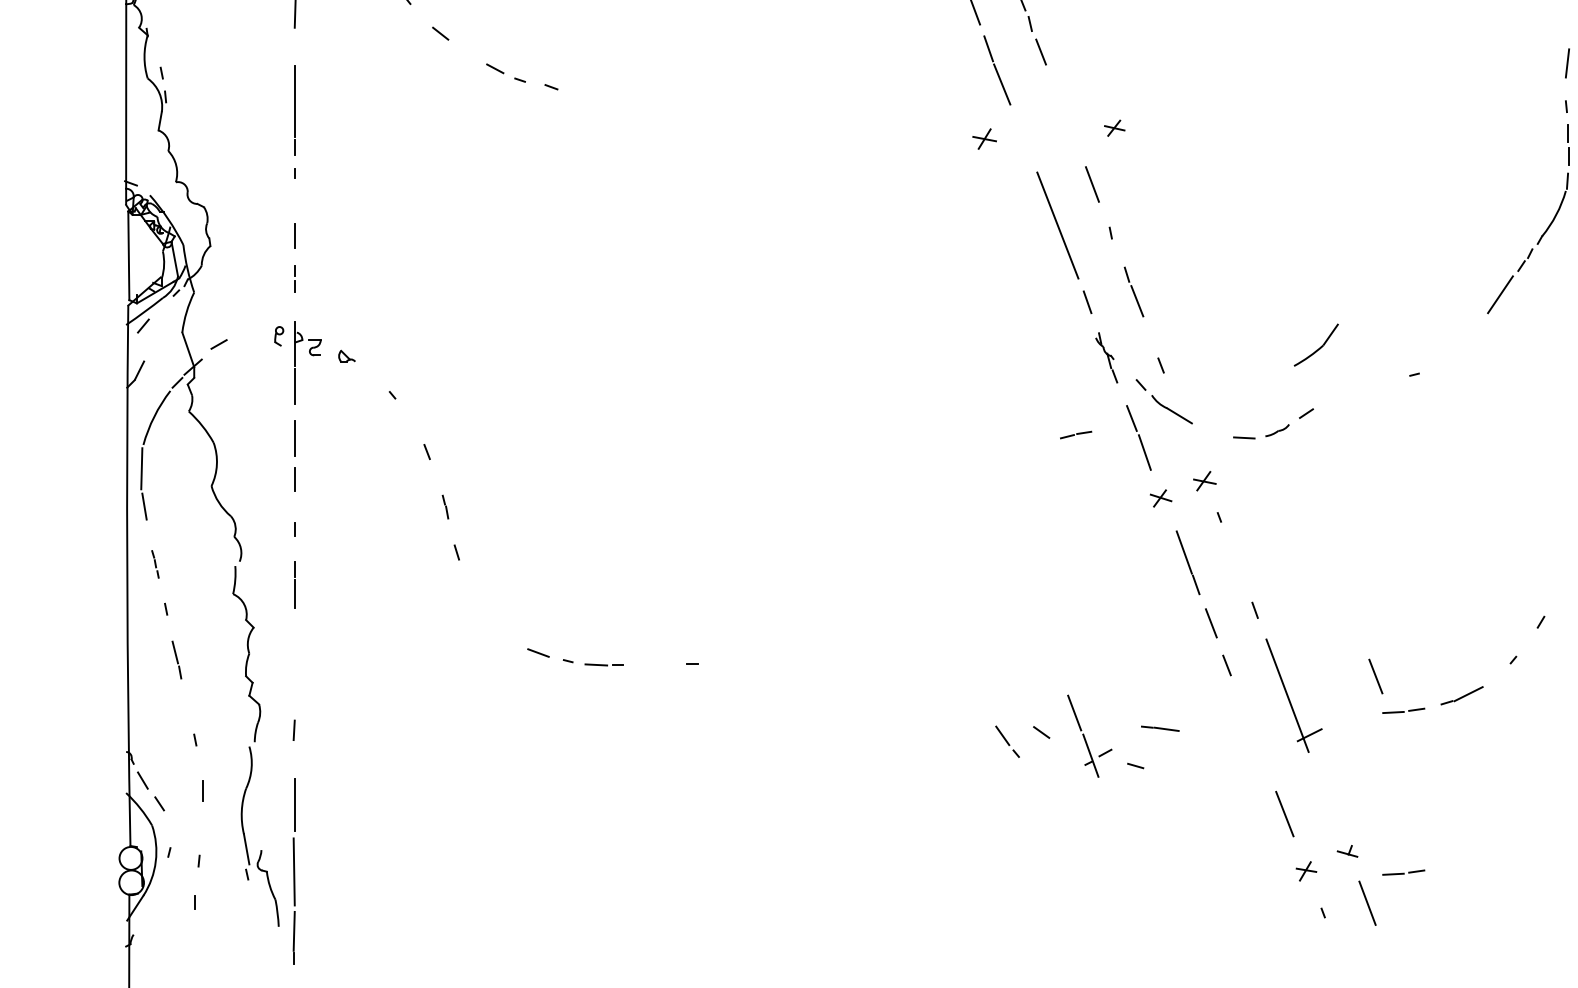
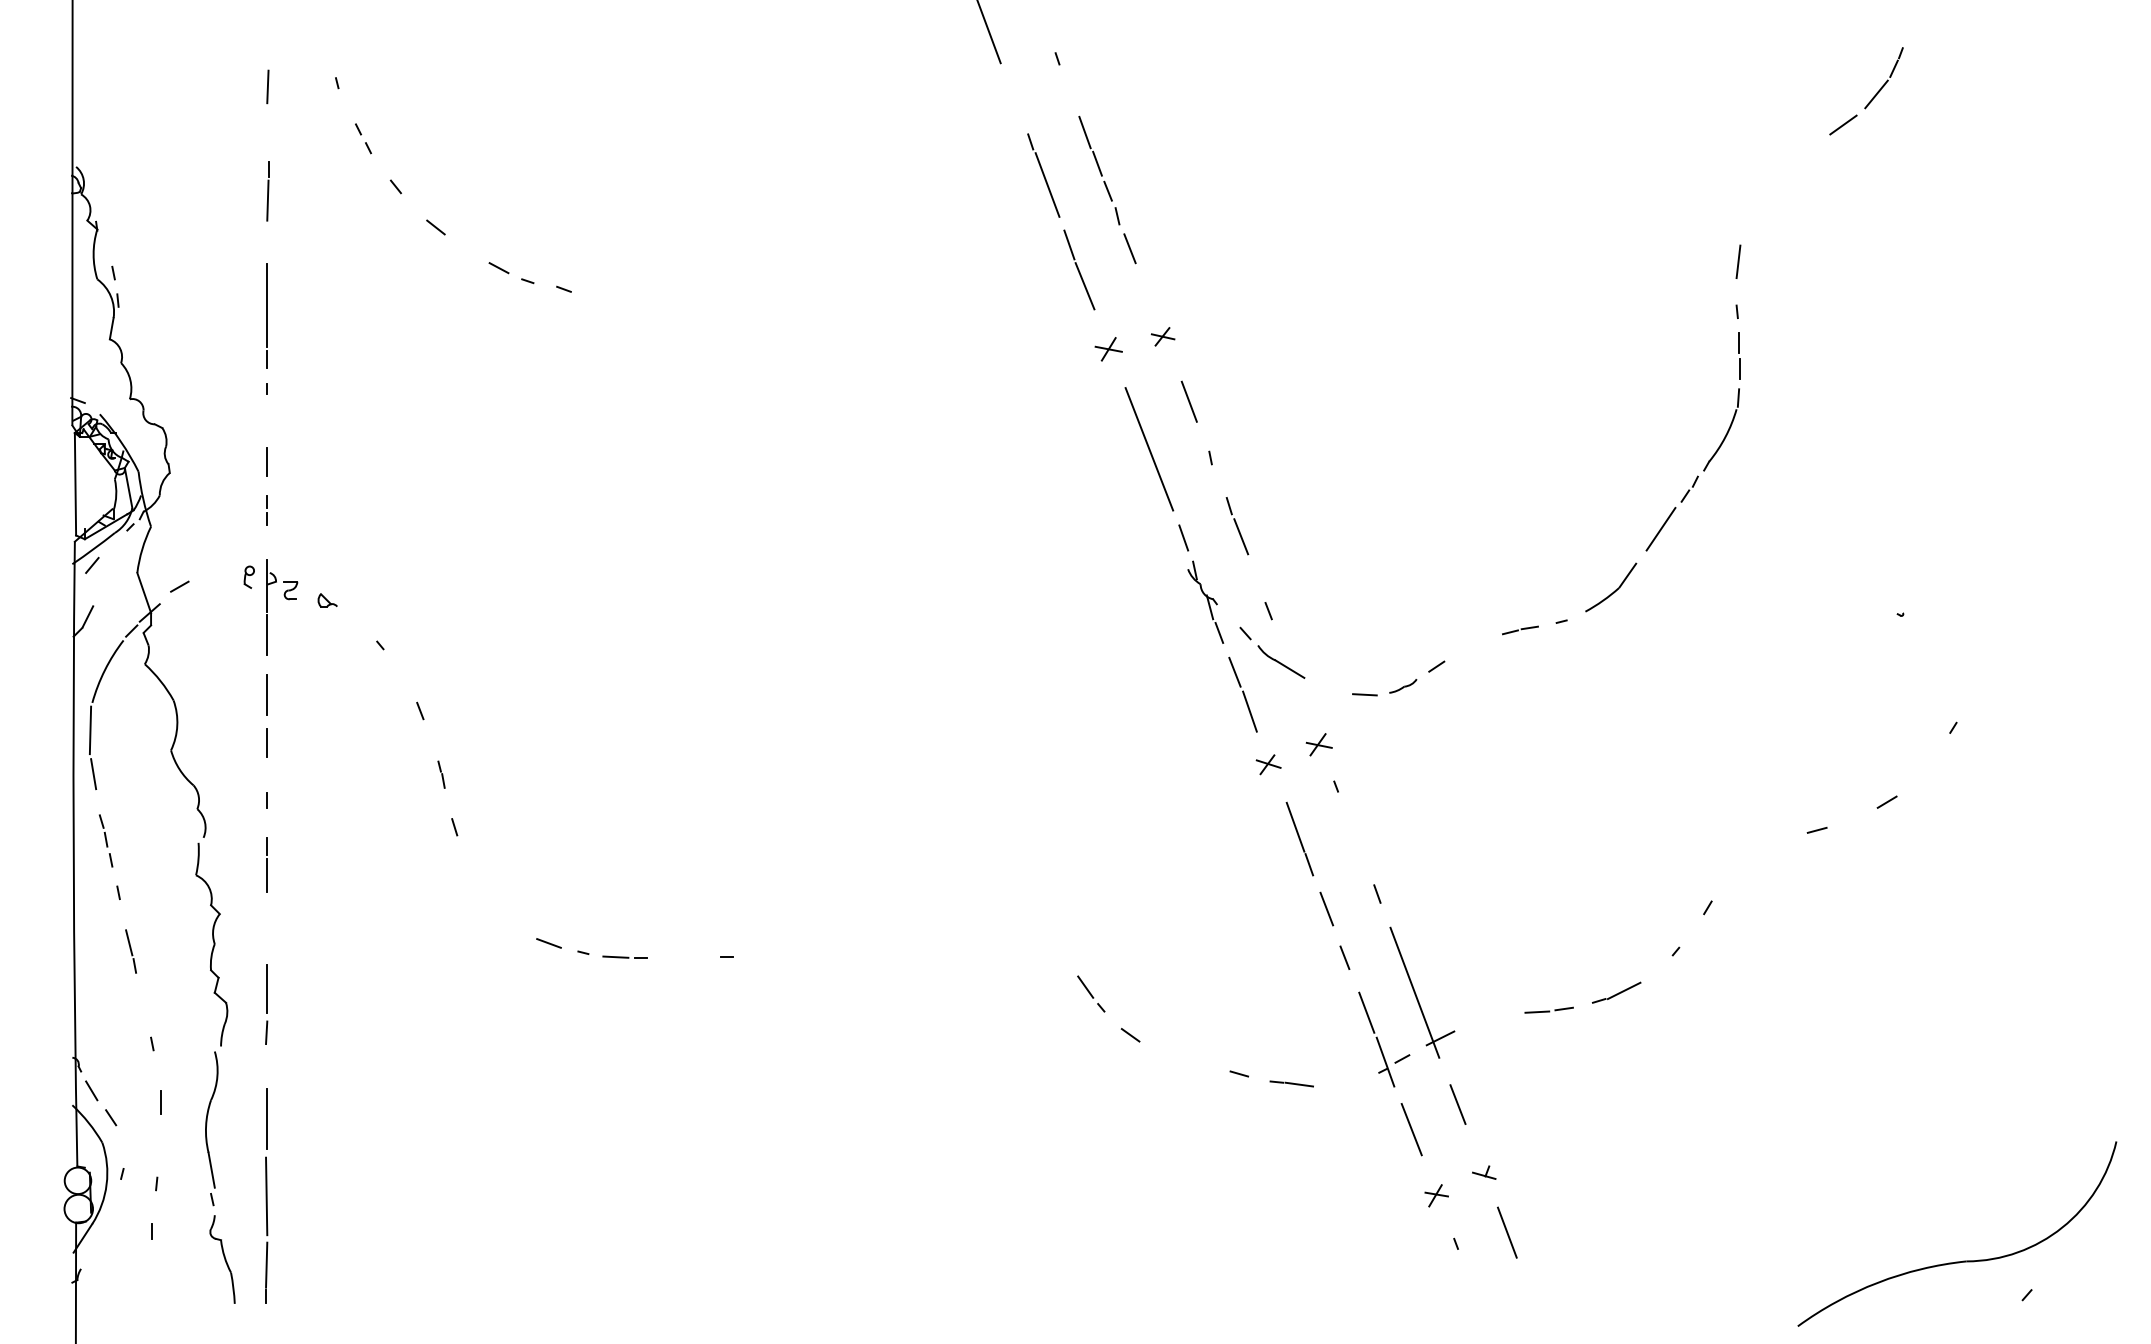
part: (1114, 128) -> (1162, 336), moved
part: (984, 139) -> (1108, 349), moved
part: (1316, 345) -> (1611, 587), moved
part: (1106, 357) -> (1205, 601), size x1.43
line: (1076, 434) -> (1520, 629), moved
part: (155, 564) -> (106, 840), size x1.67
line: (1375, 676) -> (1457, 1104), moved
line: (294, 692) -> (267, 988), added
line: (1160, 728) -> (1291, 1083), moved
part: (1089, 736) -> (1384, 1039), moved
part: (1007, 741) -> (1091, 993), moved
part: (1403, 871) -> (1548, 1196), removed
part: (268, 888) -> (222, 1259), moved

